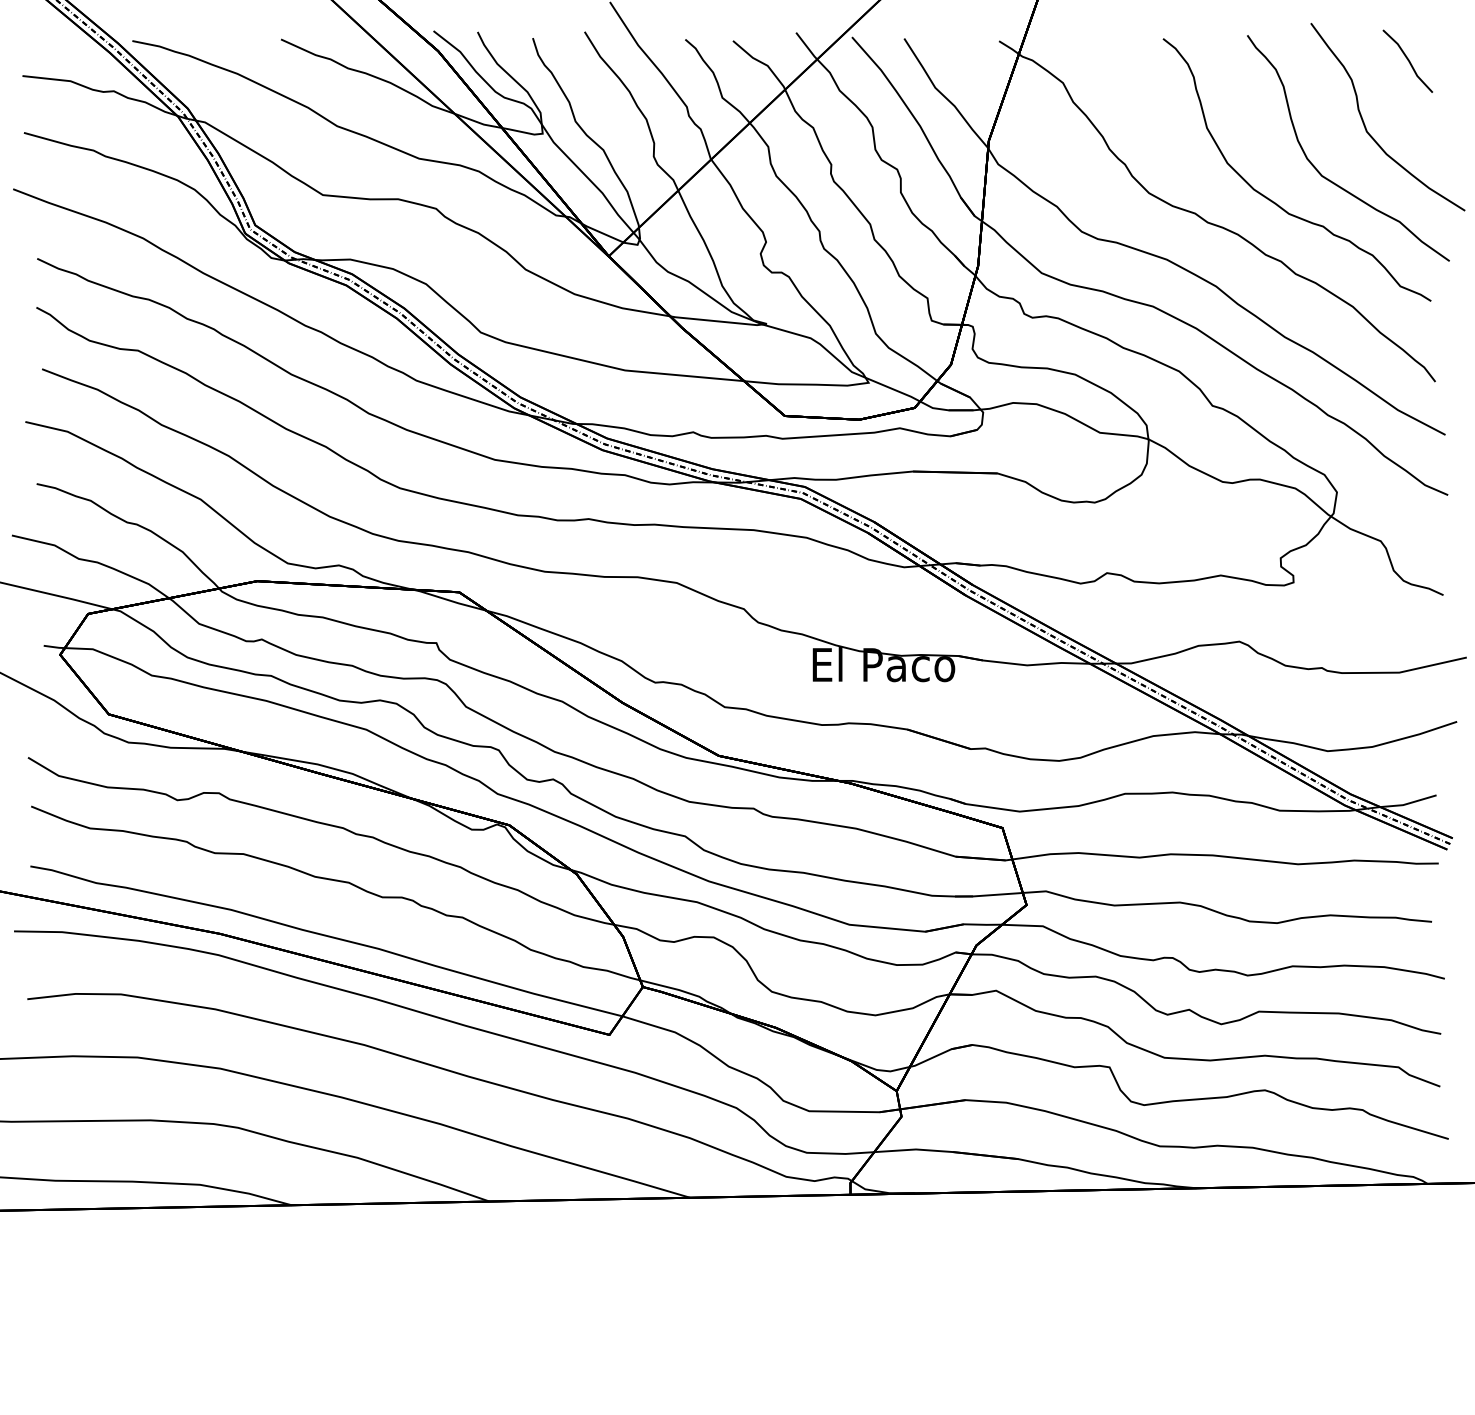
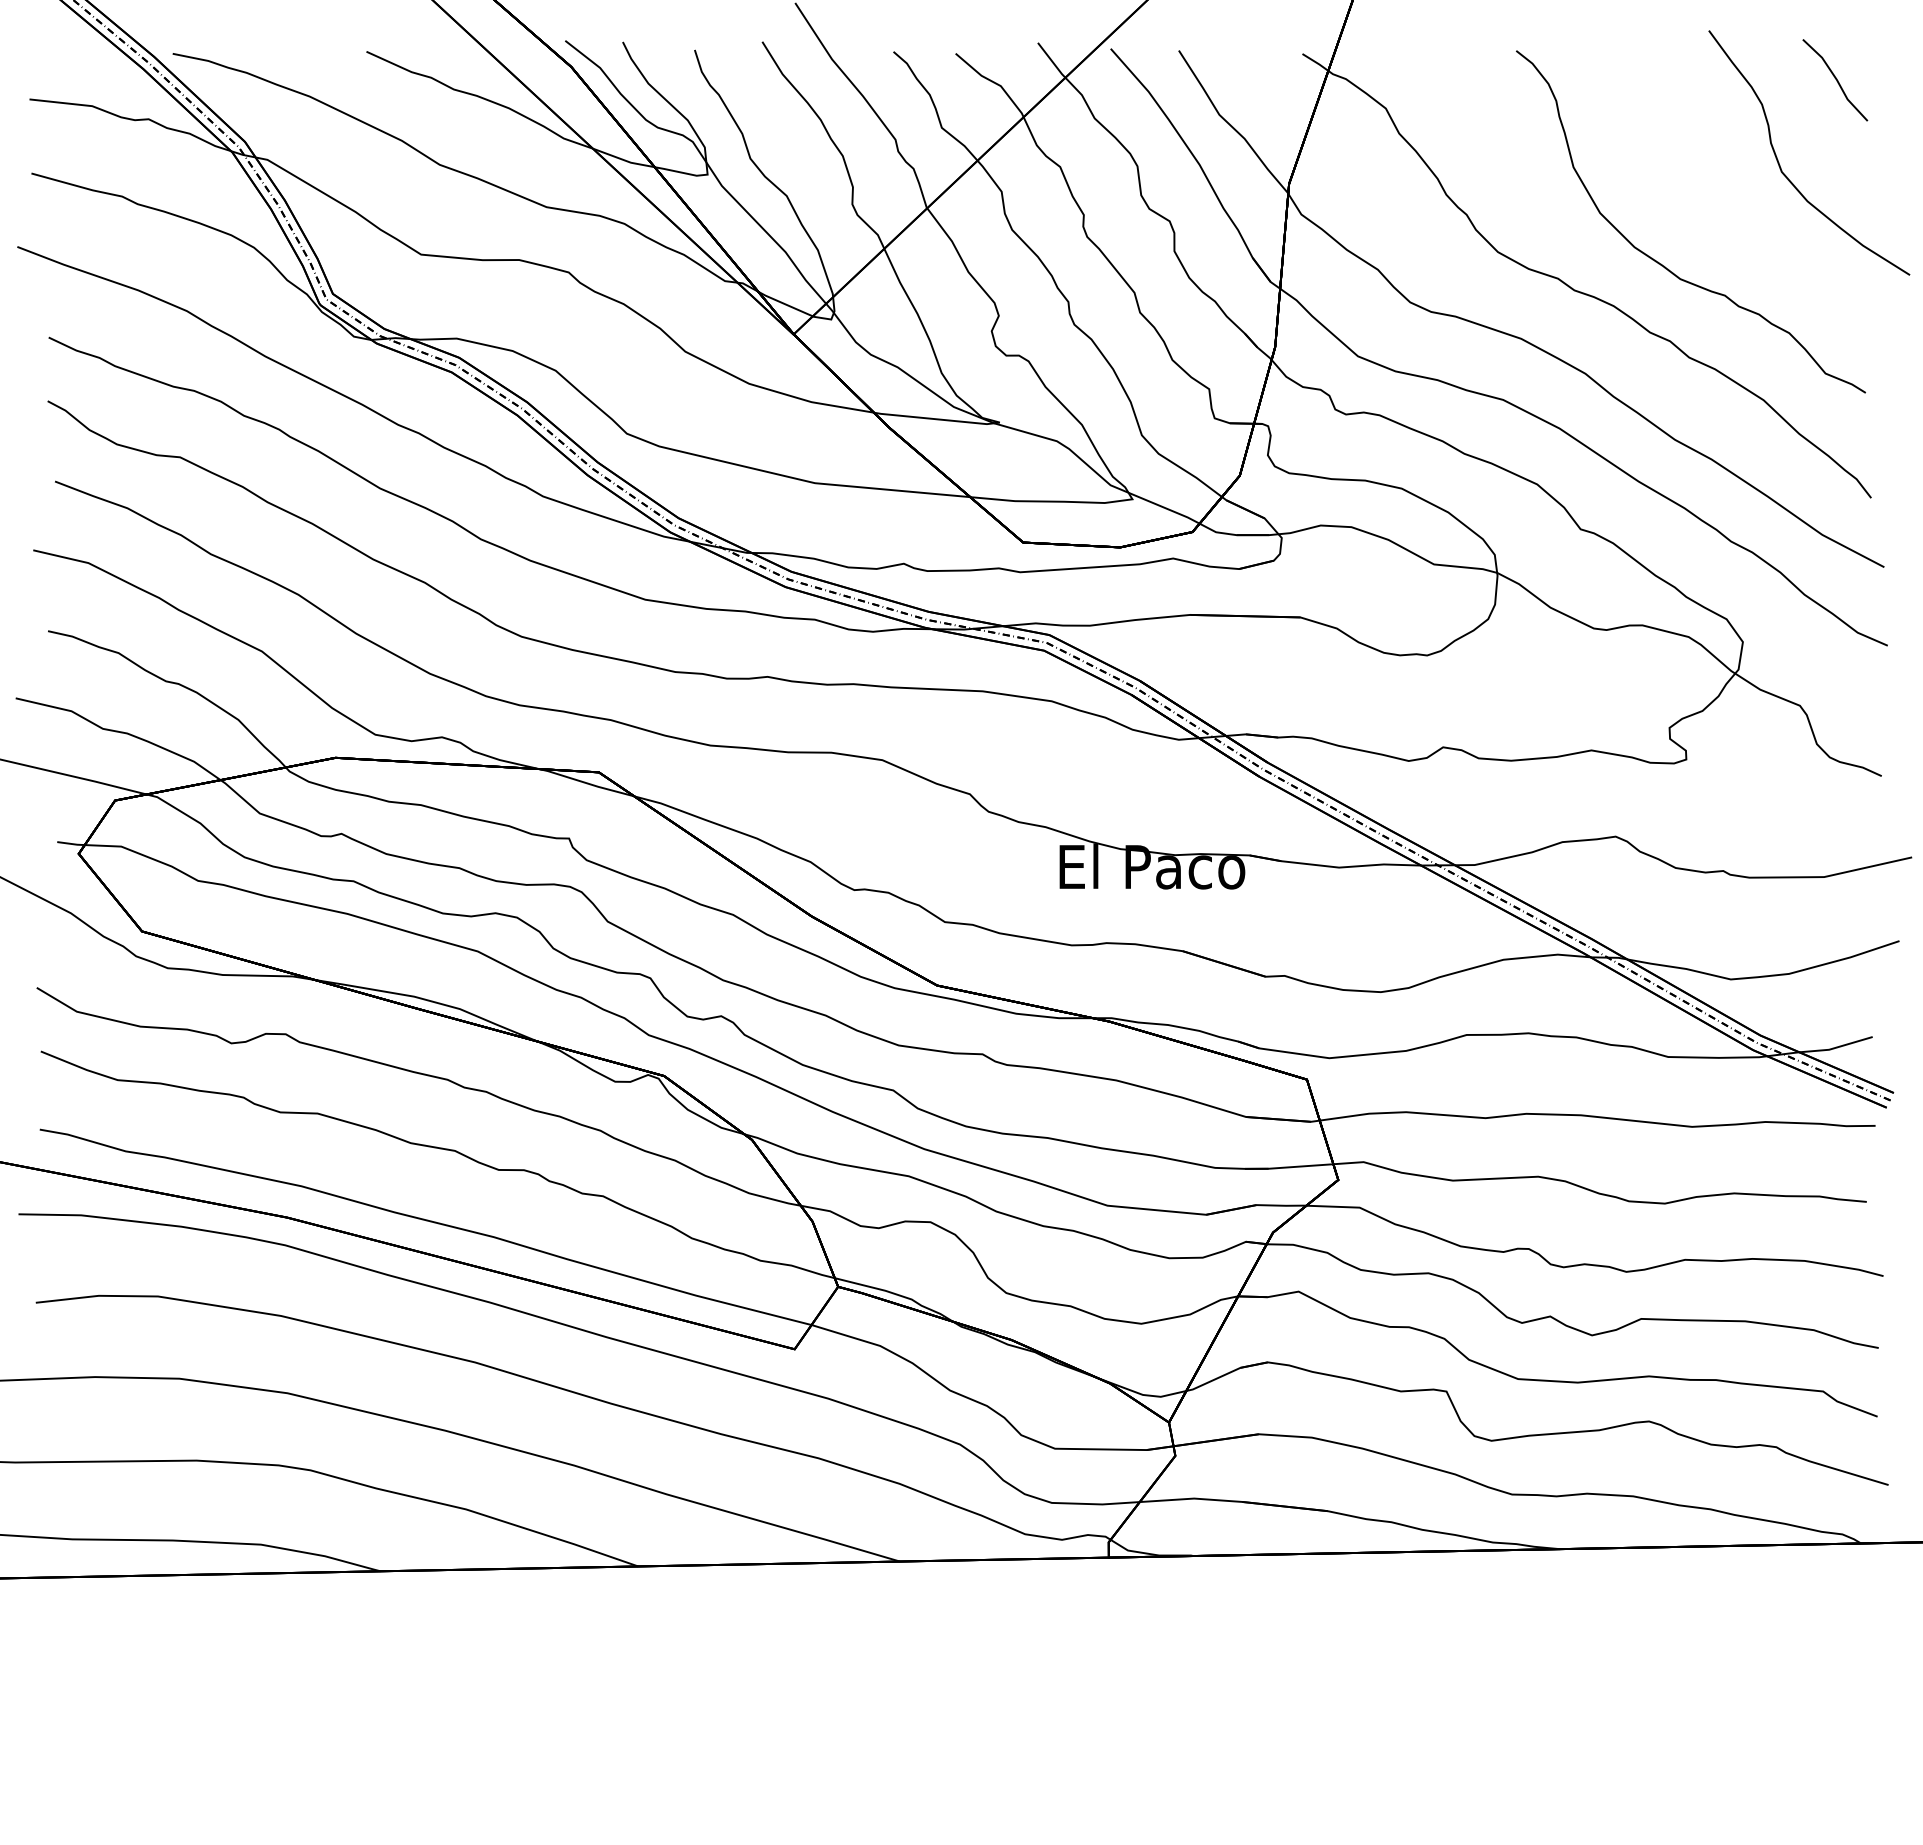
curve: (1329, 179) -> (1733, 234), removed

